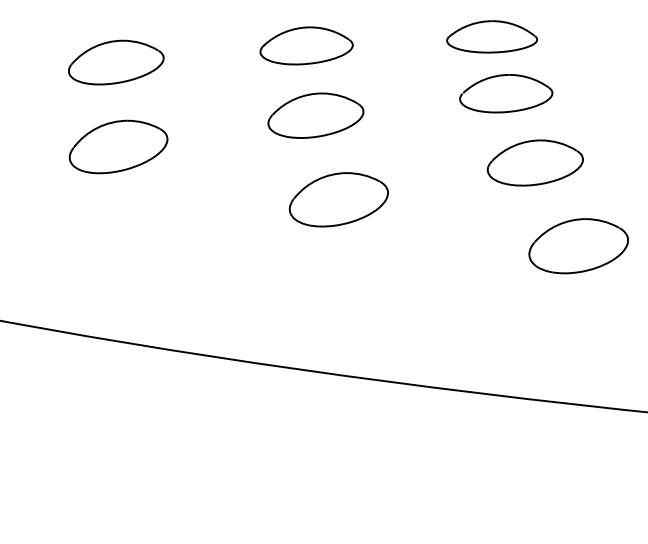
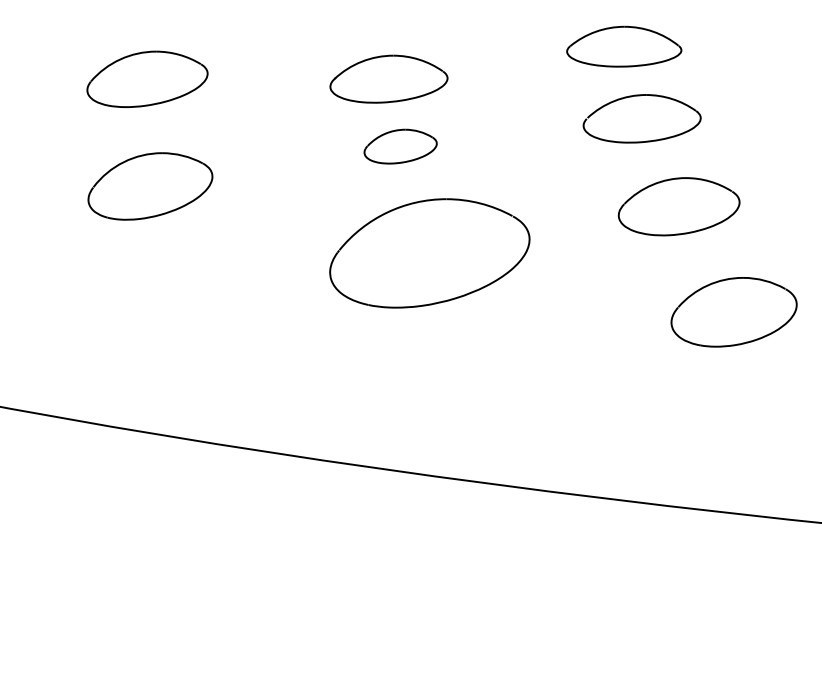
part: (306, 45) -> (388, 78), moved
part: (315, 115) -> (400, 146), size x0.6
part: (338, 199) -> (429, 253), size x1.6

